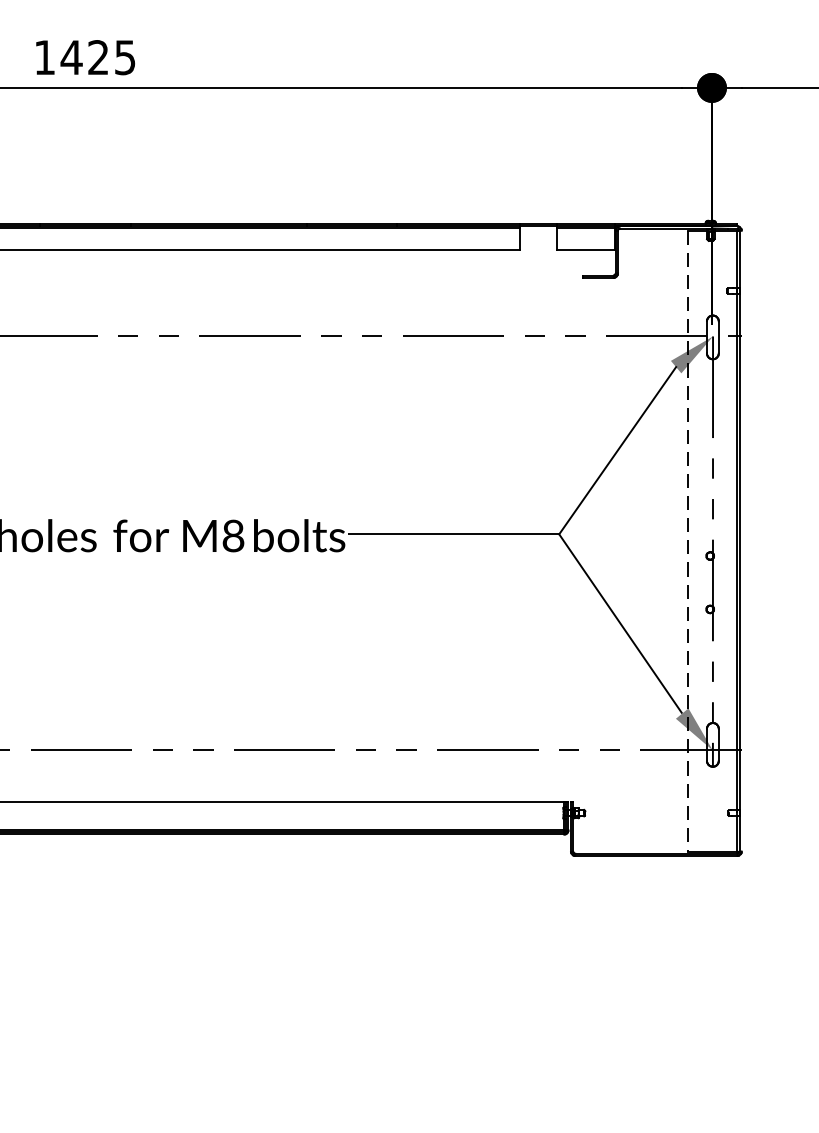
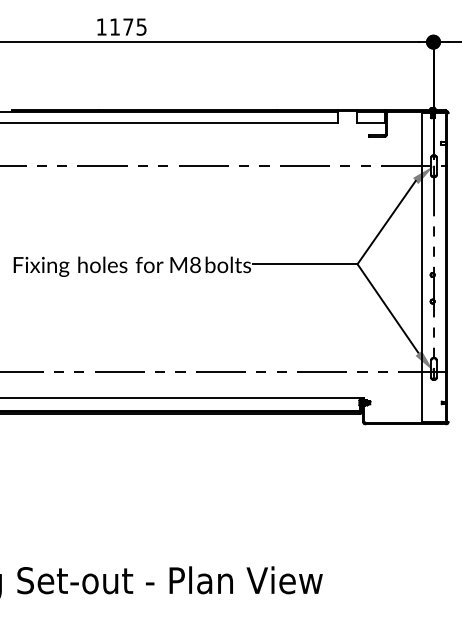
text: (84, 56) -> (121, 26), 1425 -> 1175
line: (687, 542) -> (421, 268), dashed -> solid

